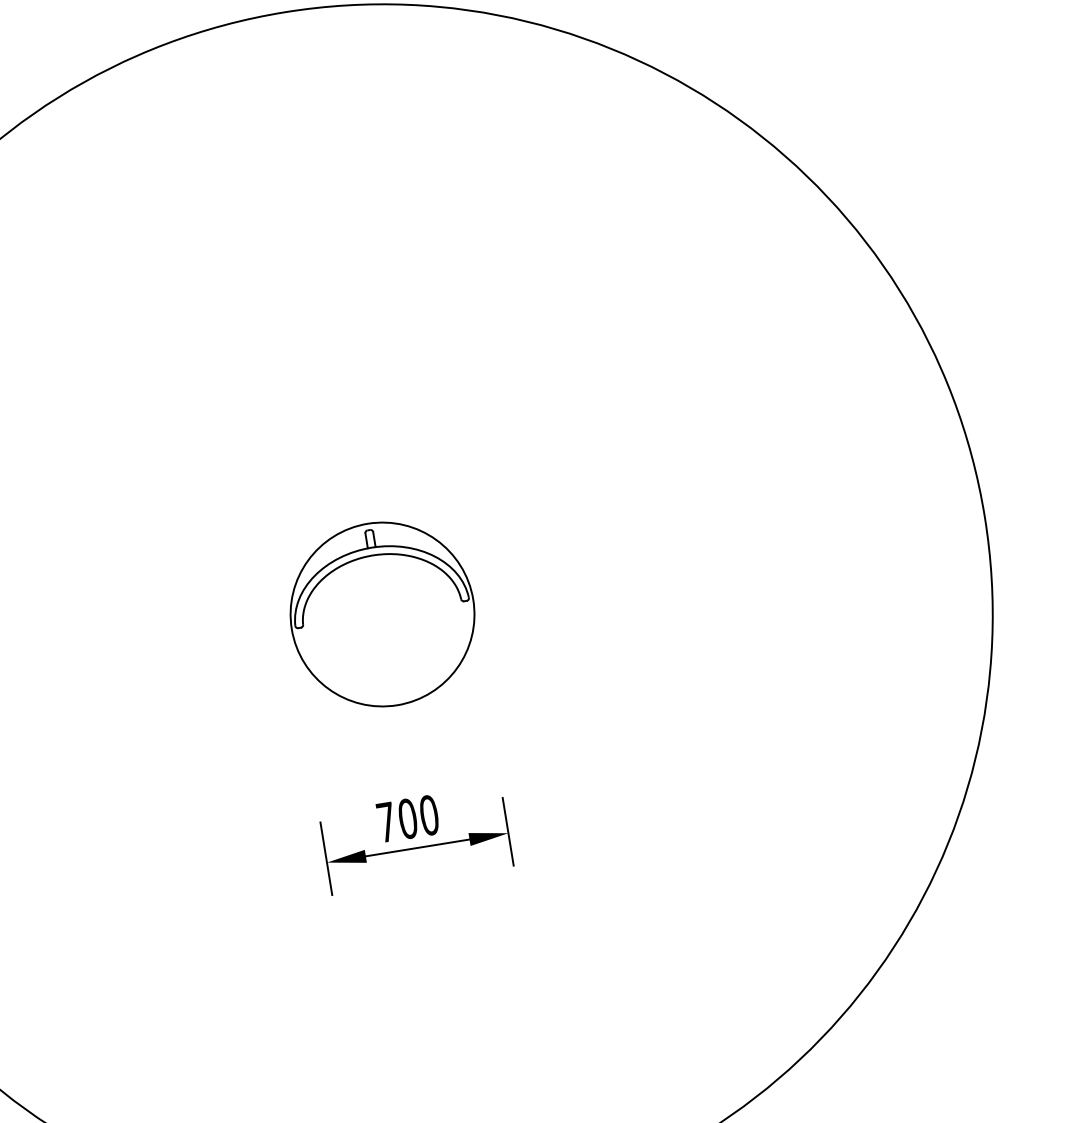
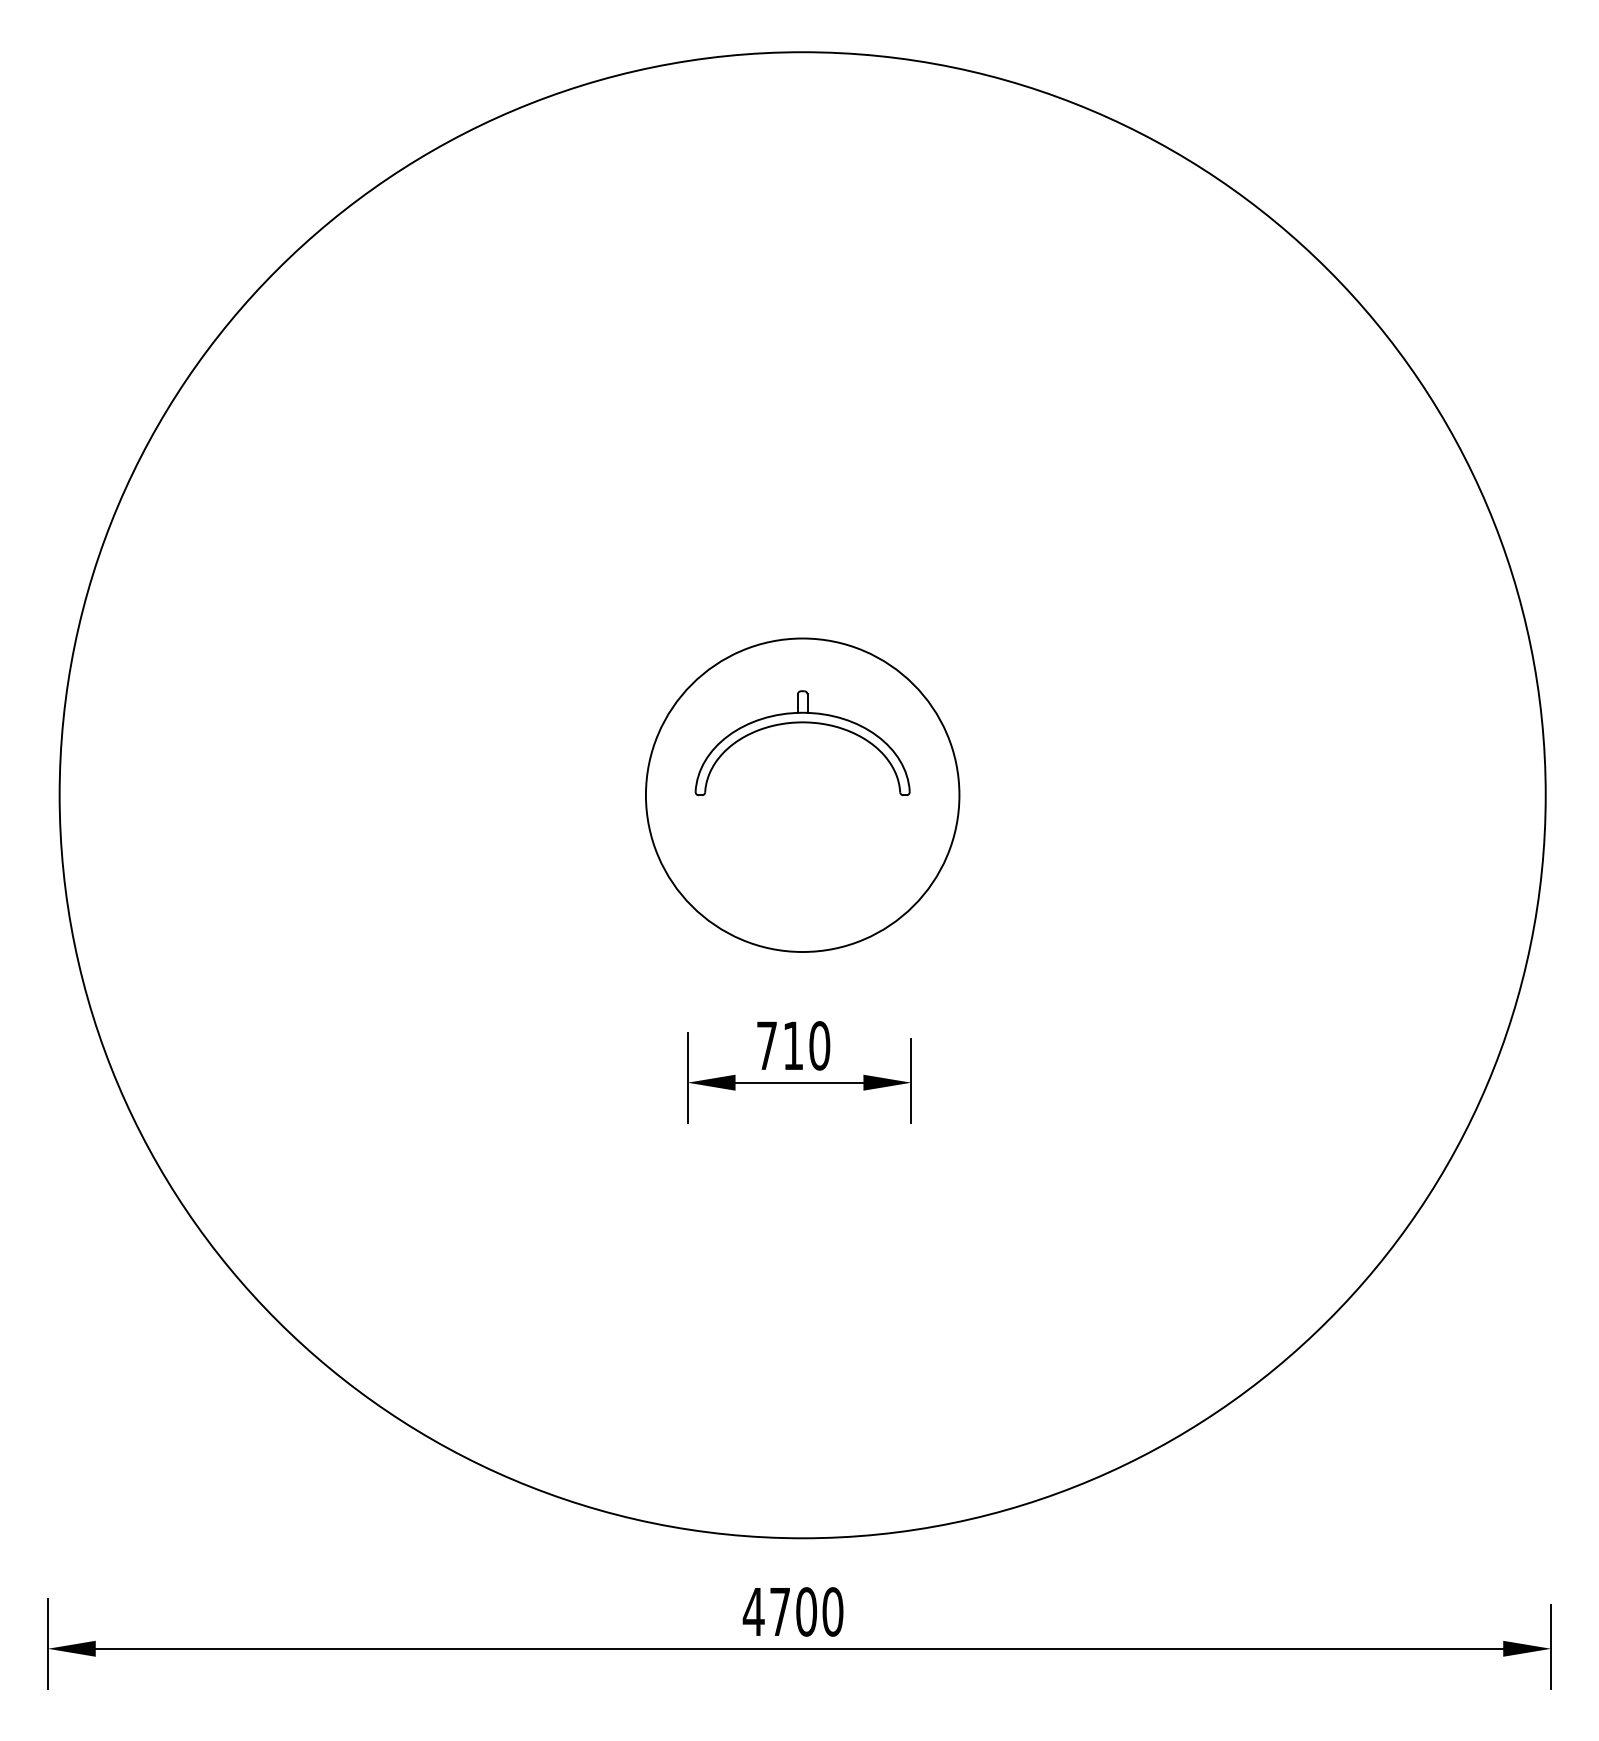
circle: (382, 614) -> (802, 795), size x1.4
text: (407, 818) -> (793, 1045), 700 -> 710

